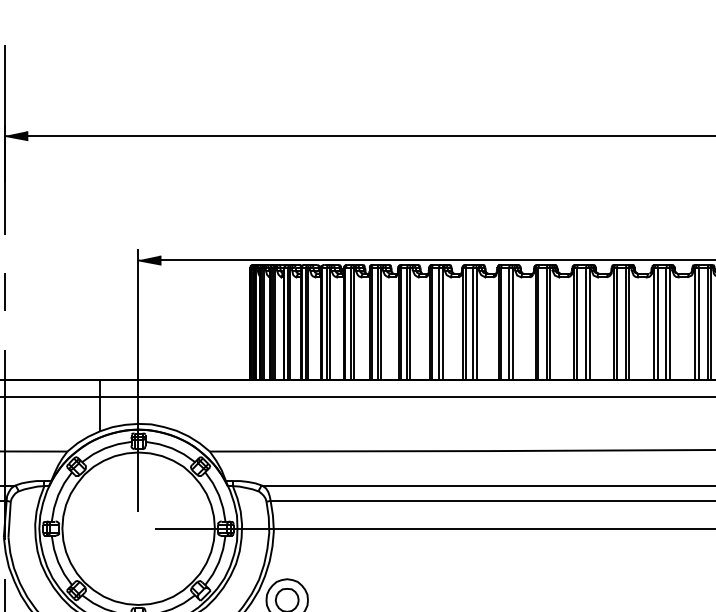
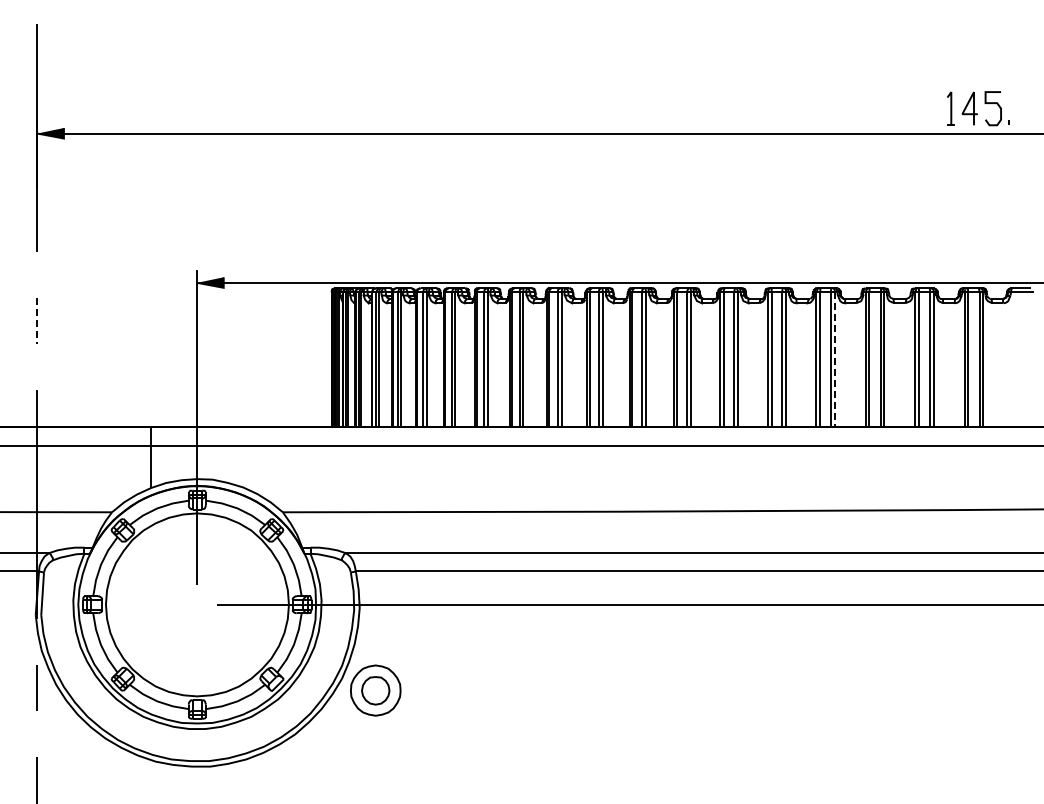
line: (5, 292) -> (37, 321), solid -> dashed
line: (670, 324) -> (835, 359), solid -> dashed

